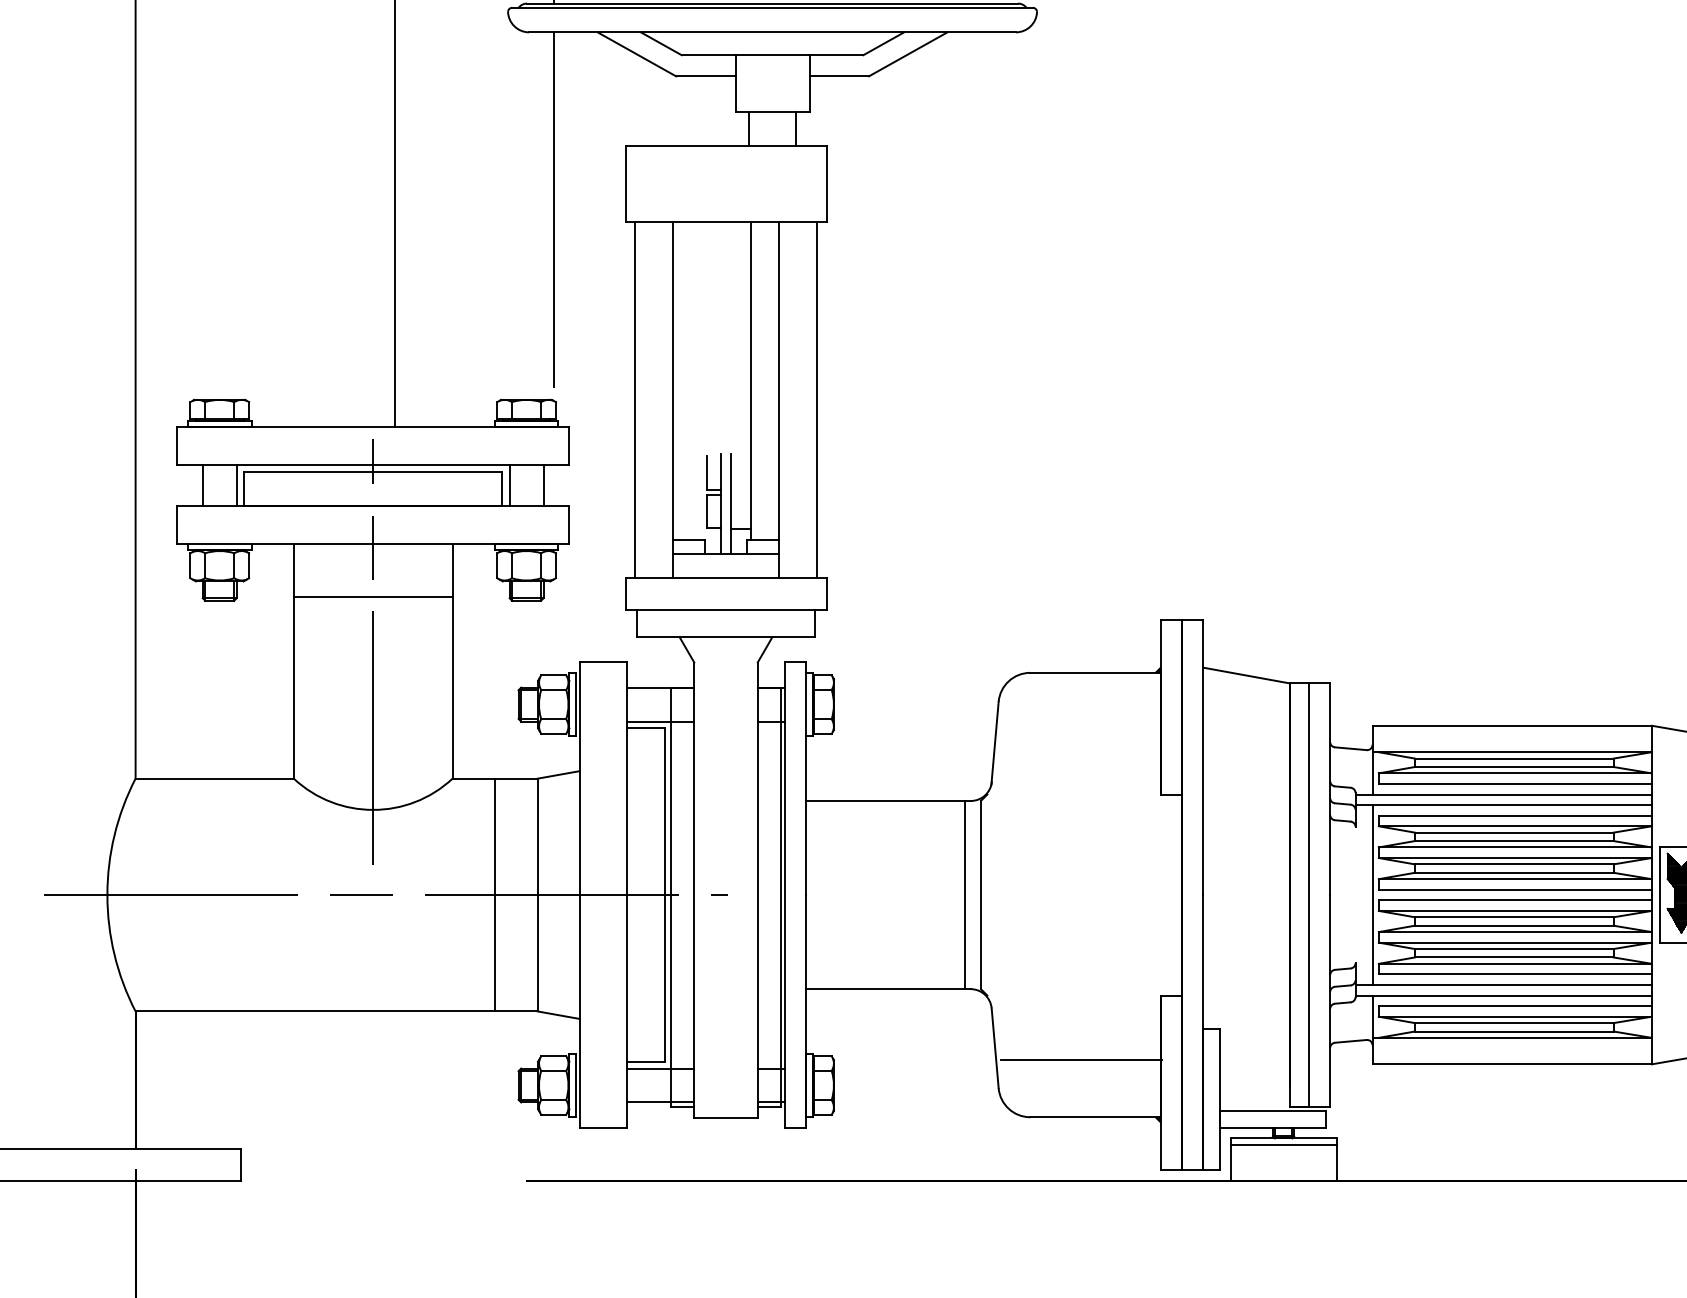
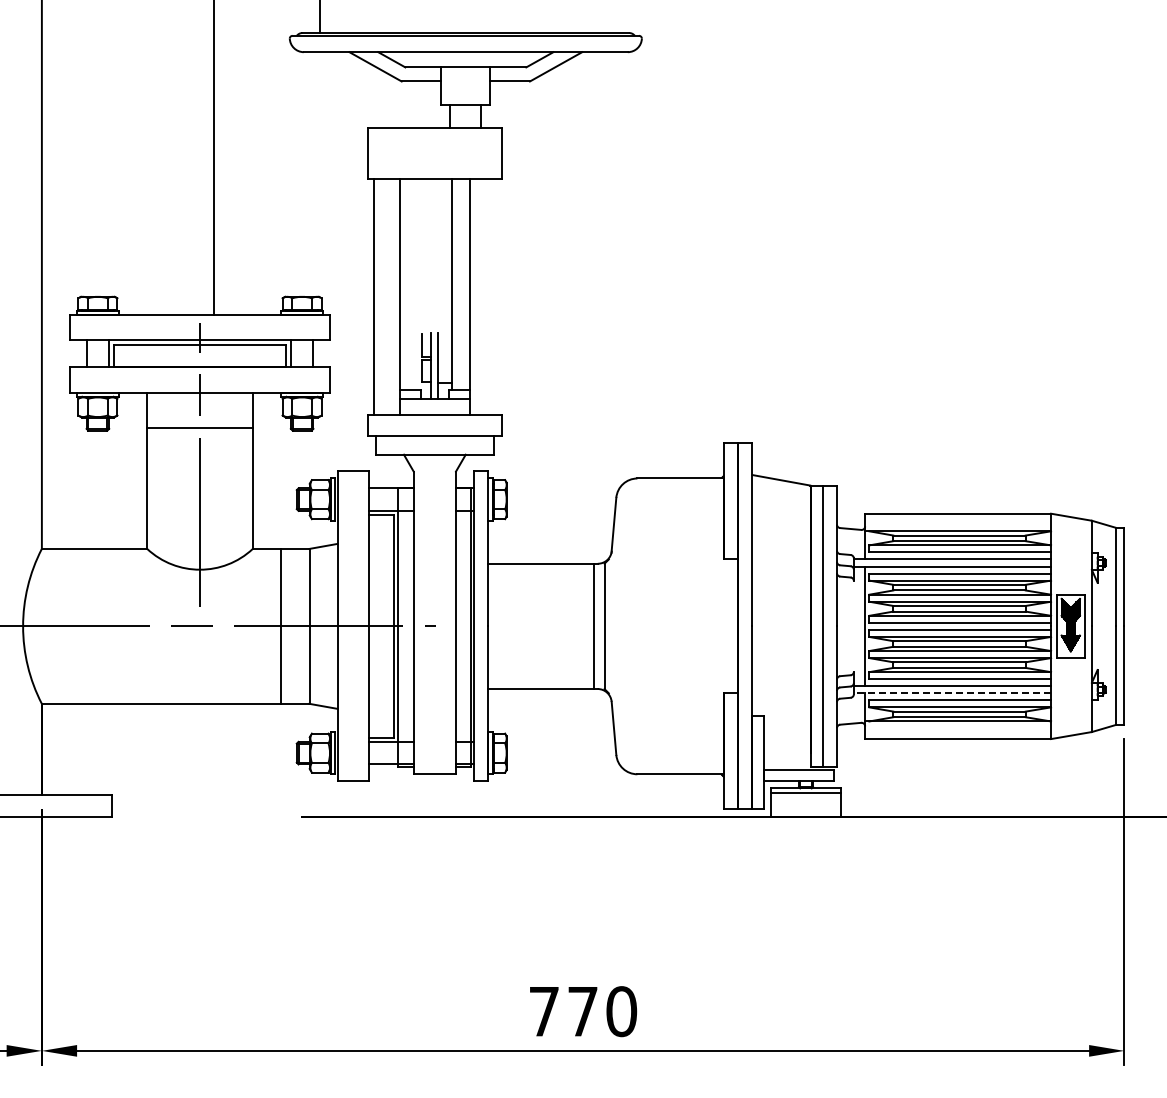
line: (554, 210) -> (320, 170), removed
line: (817, 399) -> (495, 296), removed
line: (1503, 995) -> (952, 693), solid -> dashed
line: (1081, 1060) -> (671, 736), removed

